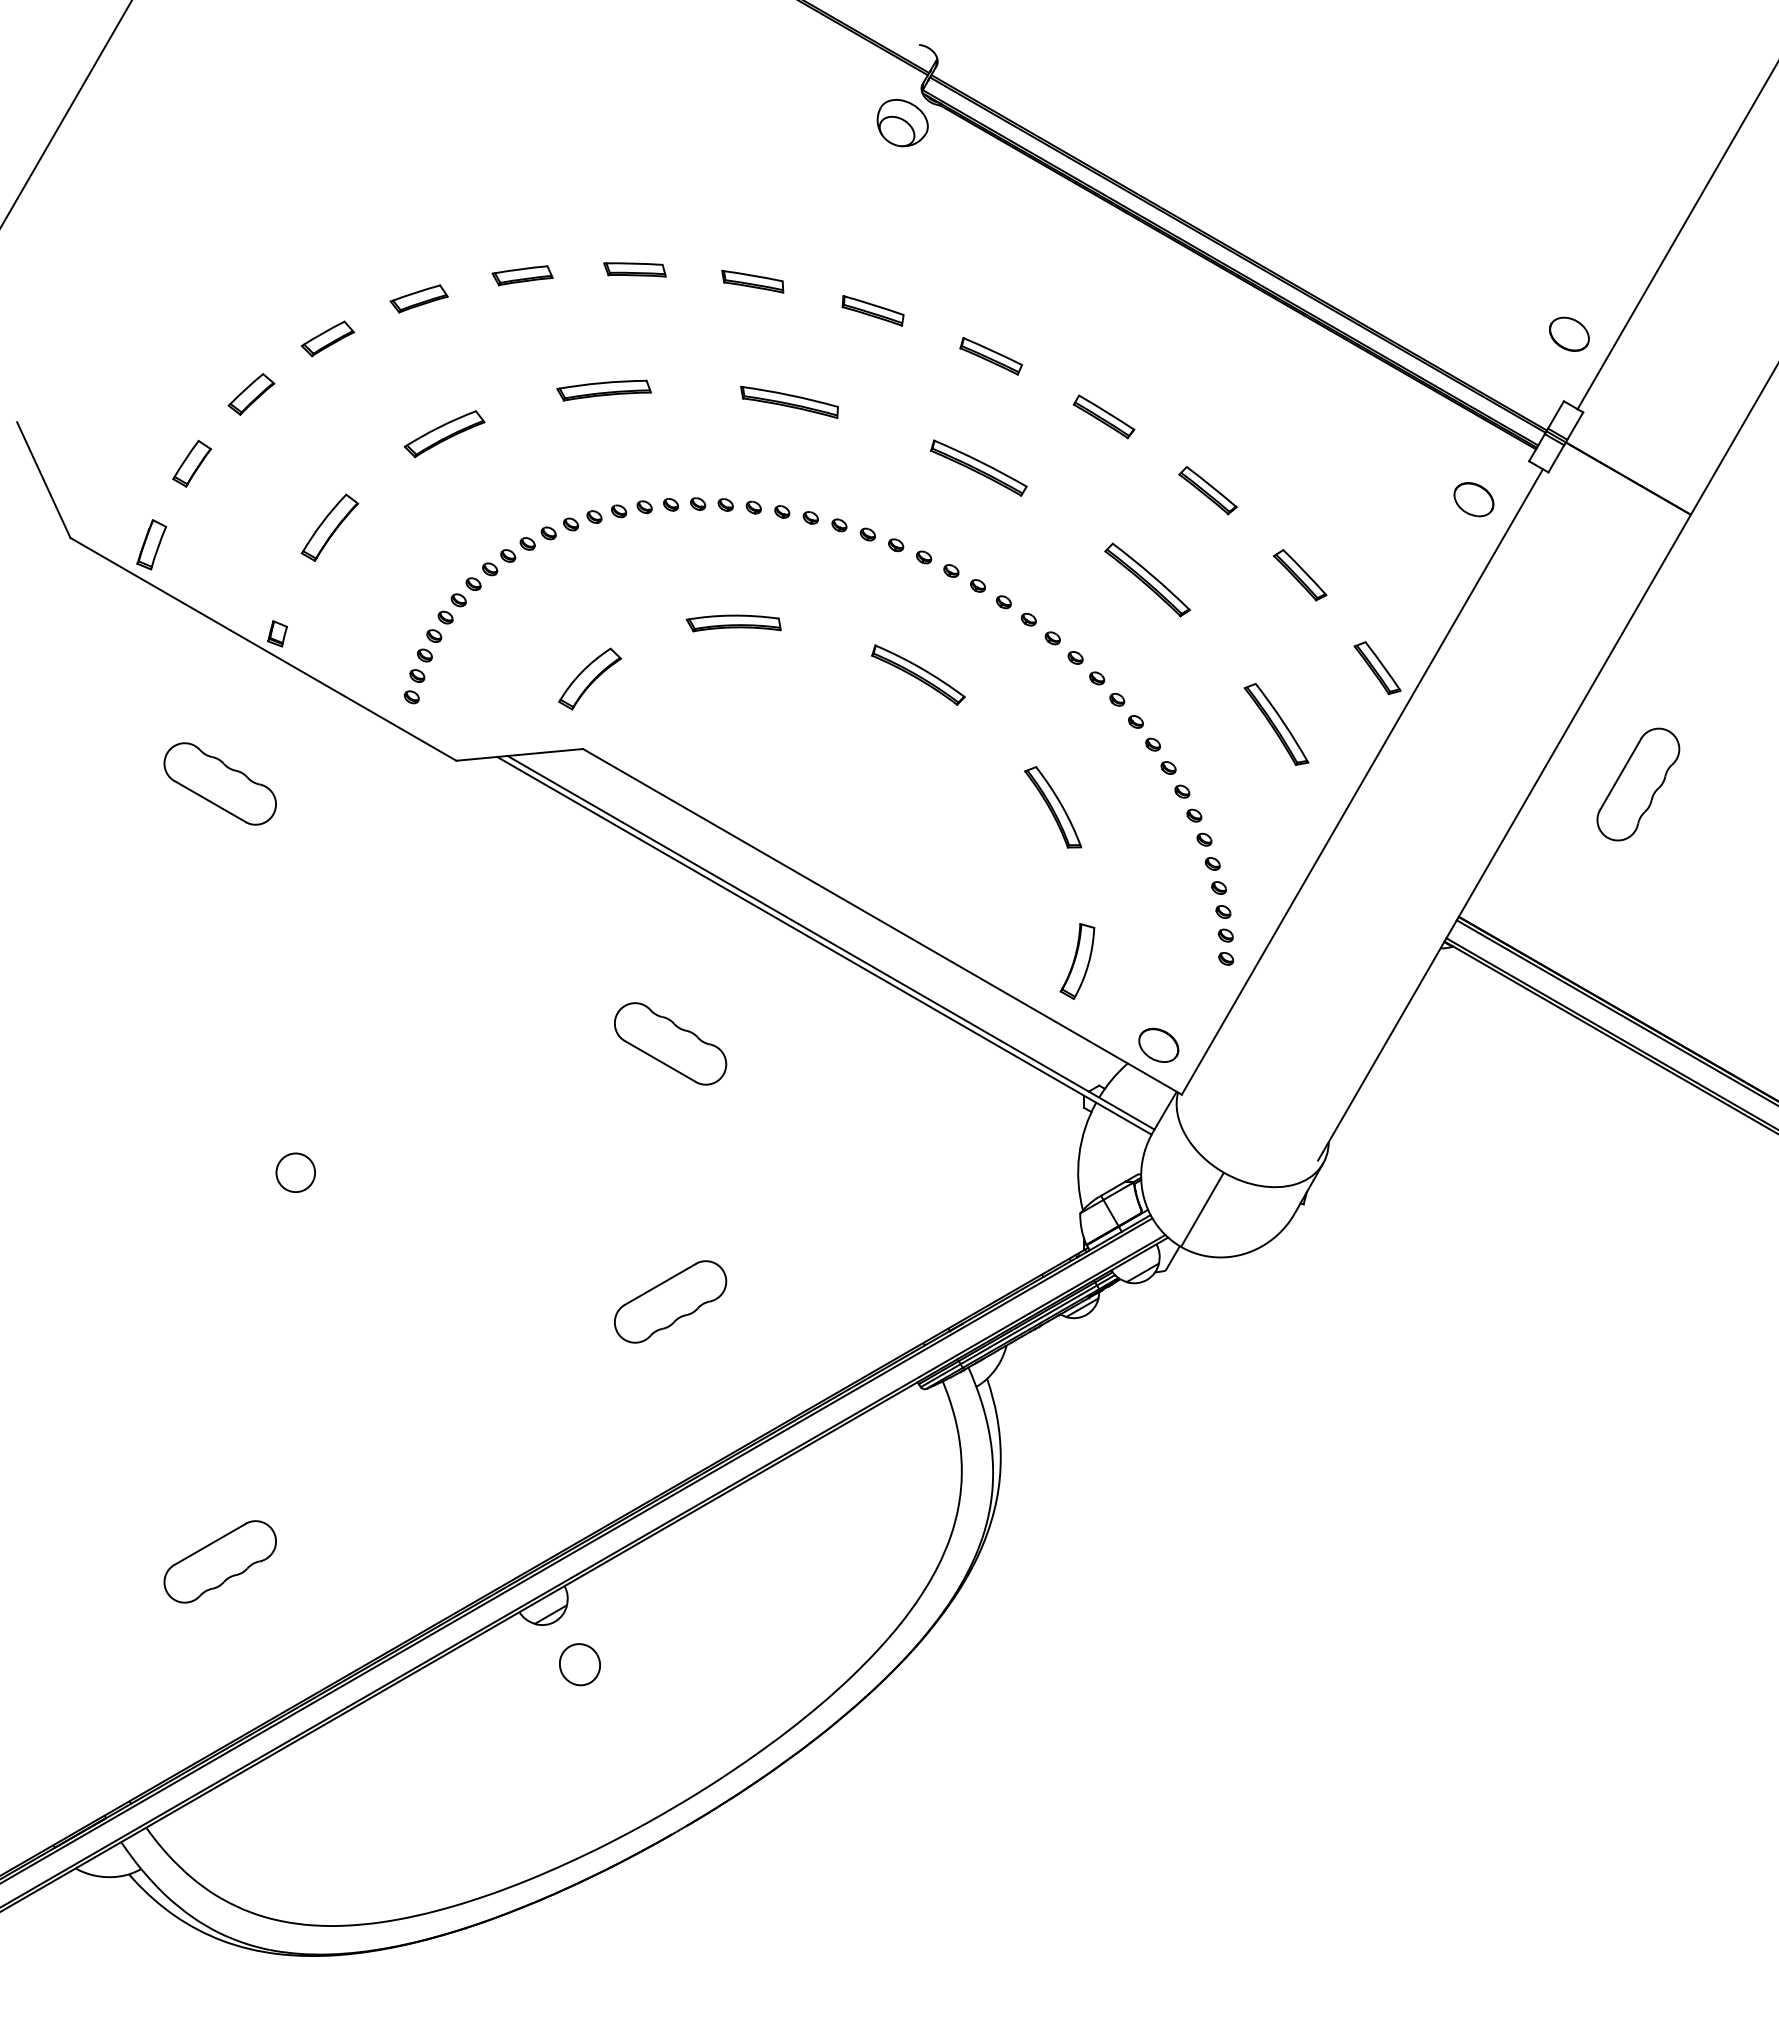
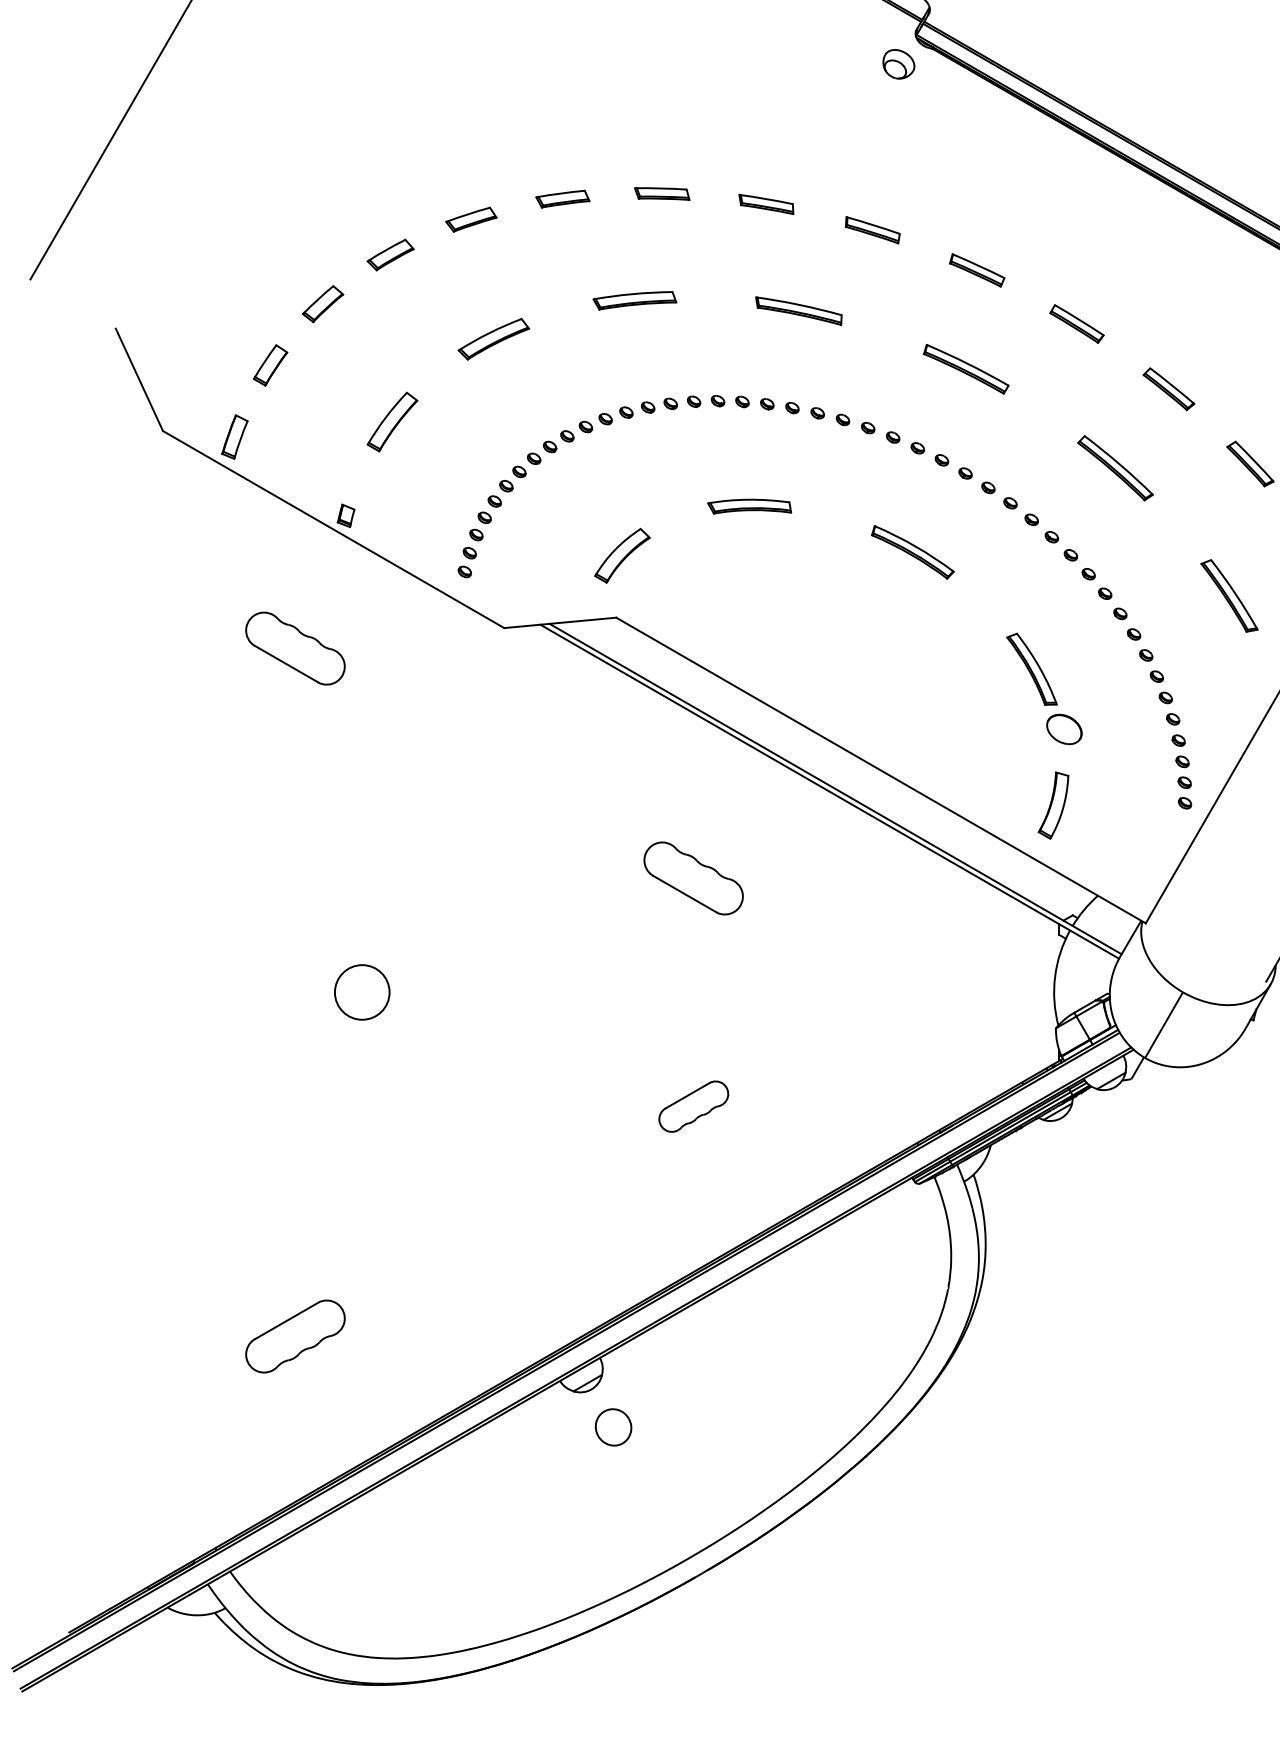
part: (902, 123) -> (898, 64), size x0.7
part: (1158, 1044) -> (1064, 728), moved
circle: (295, 1172) -> (362, 992), size x1.6
part: (670, 1301) -> (693, 1106), size x0.7

